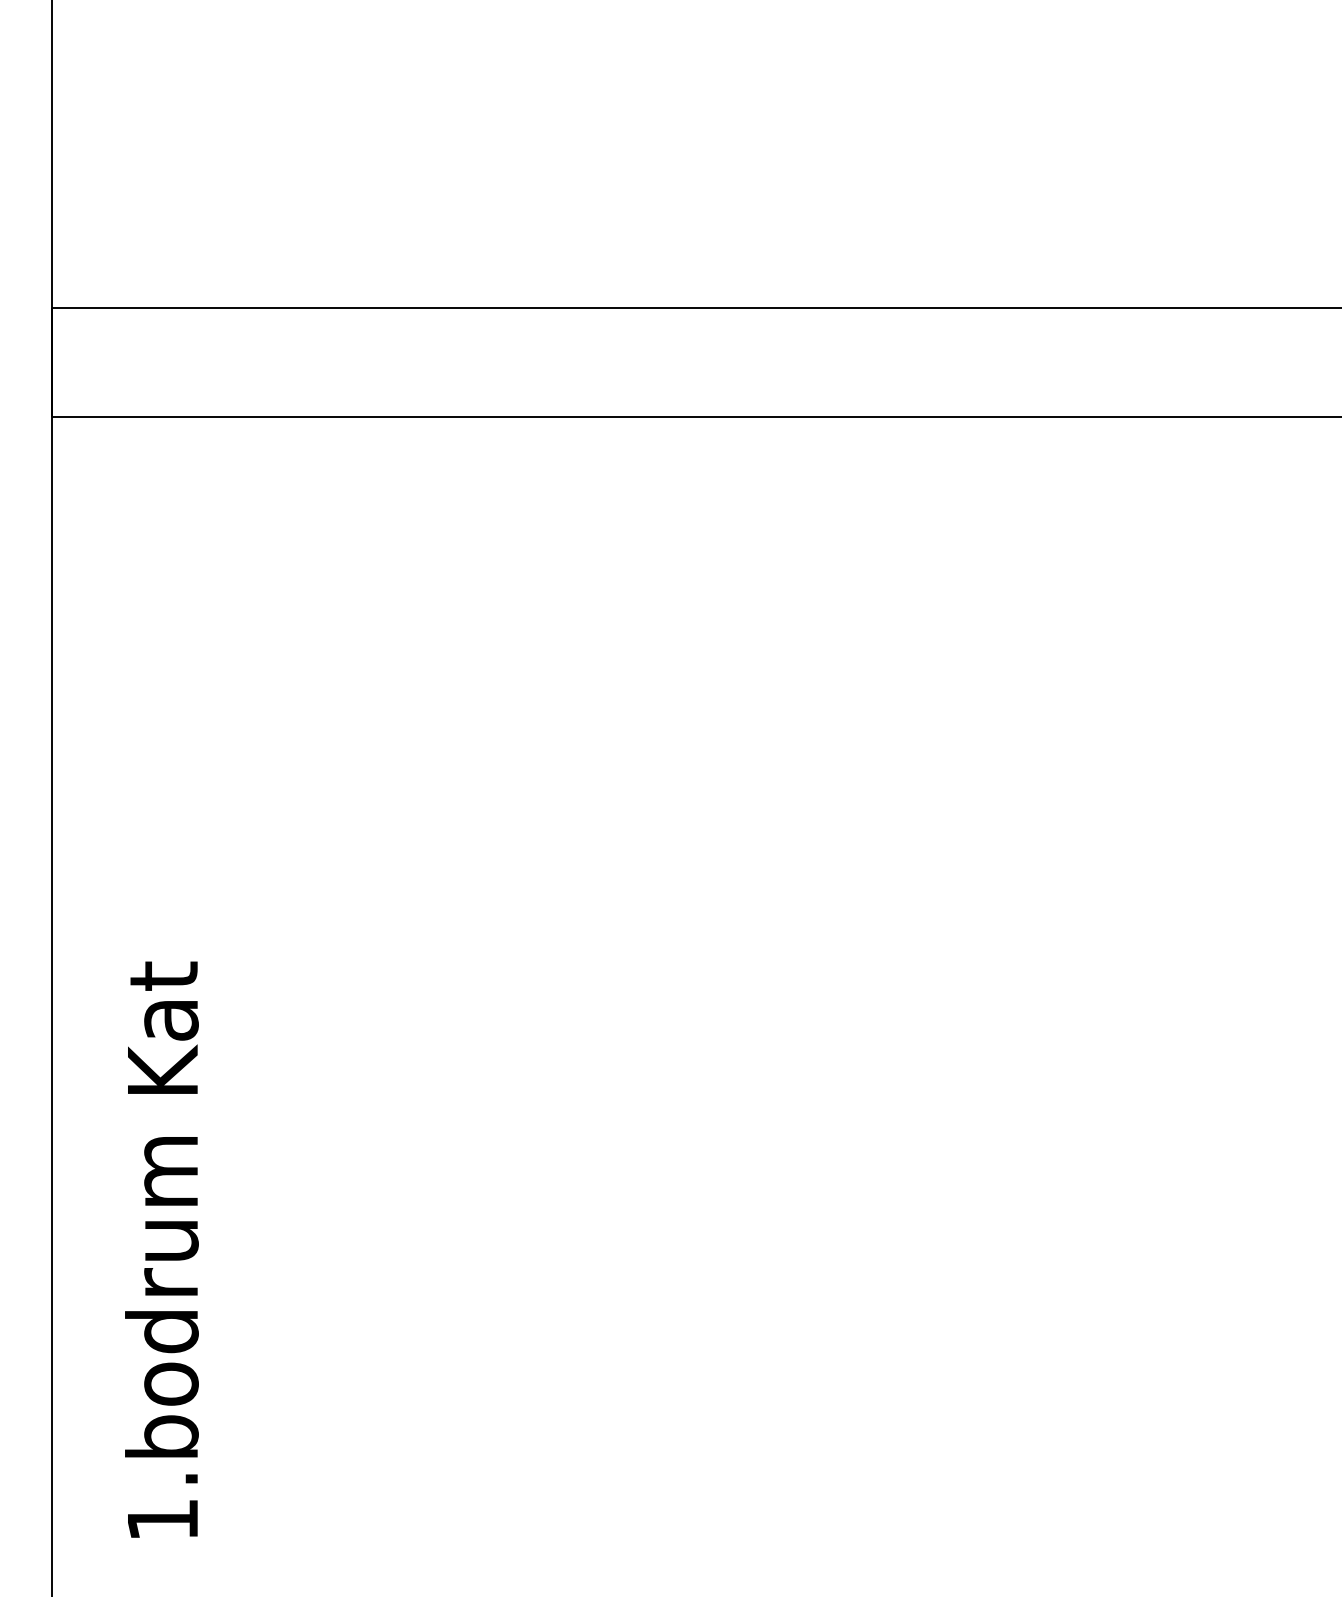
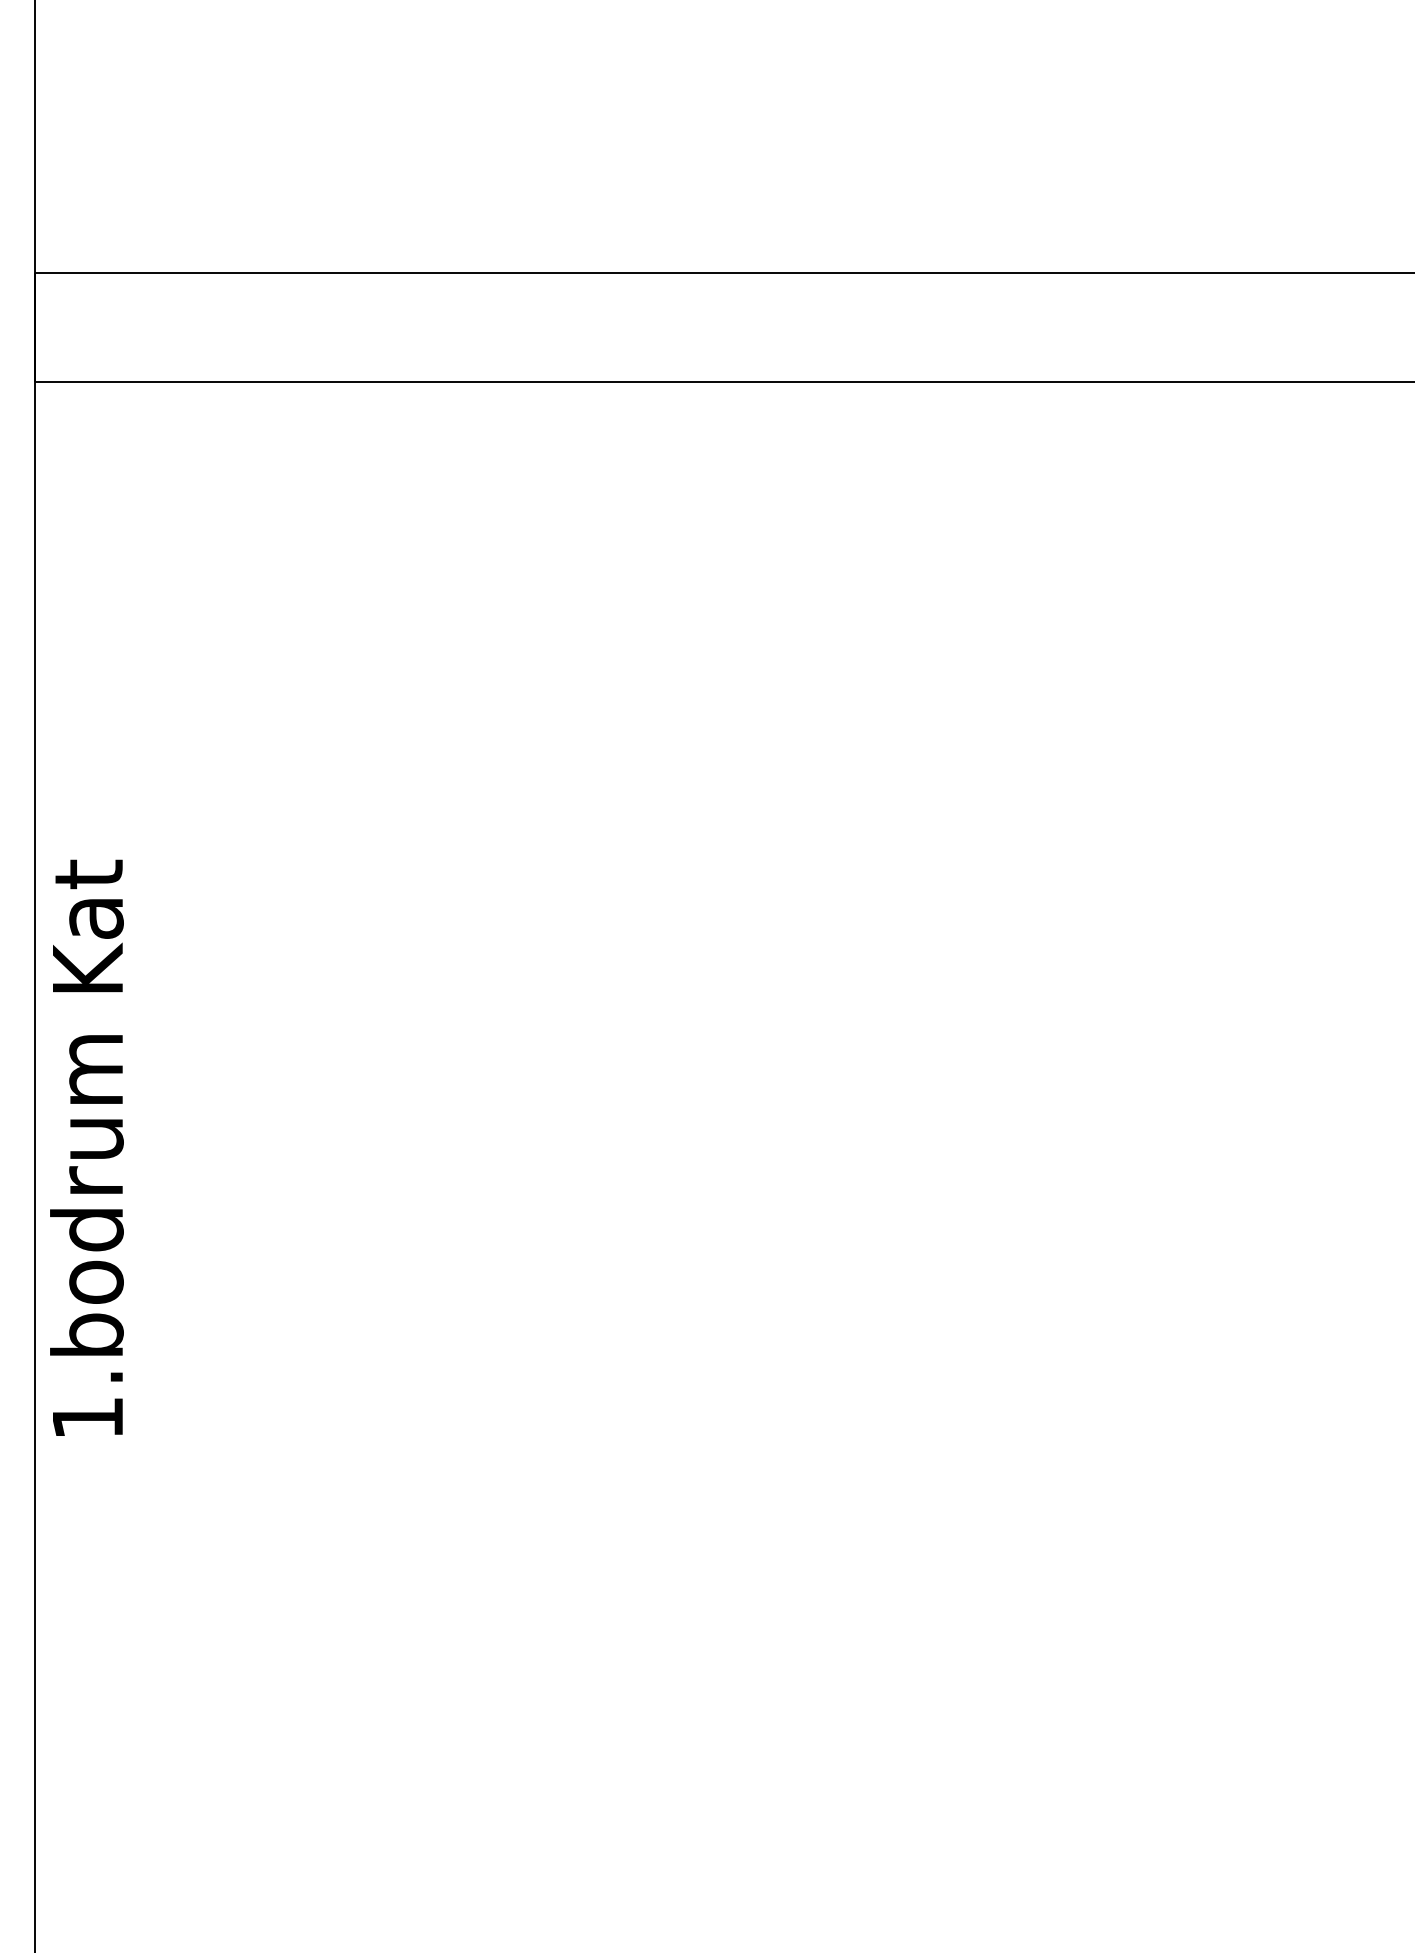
text: (161, 1249) -> (86, 1147), moved

